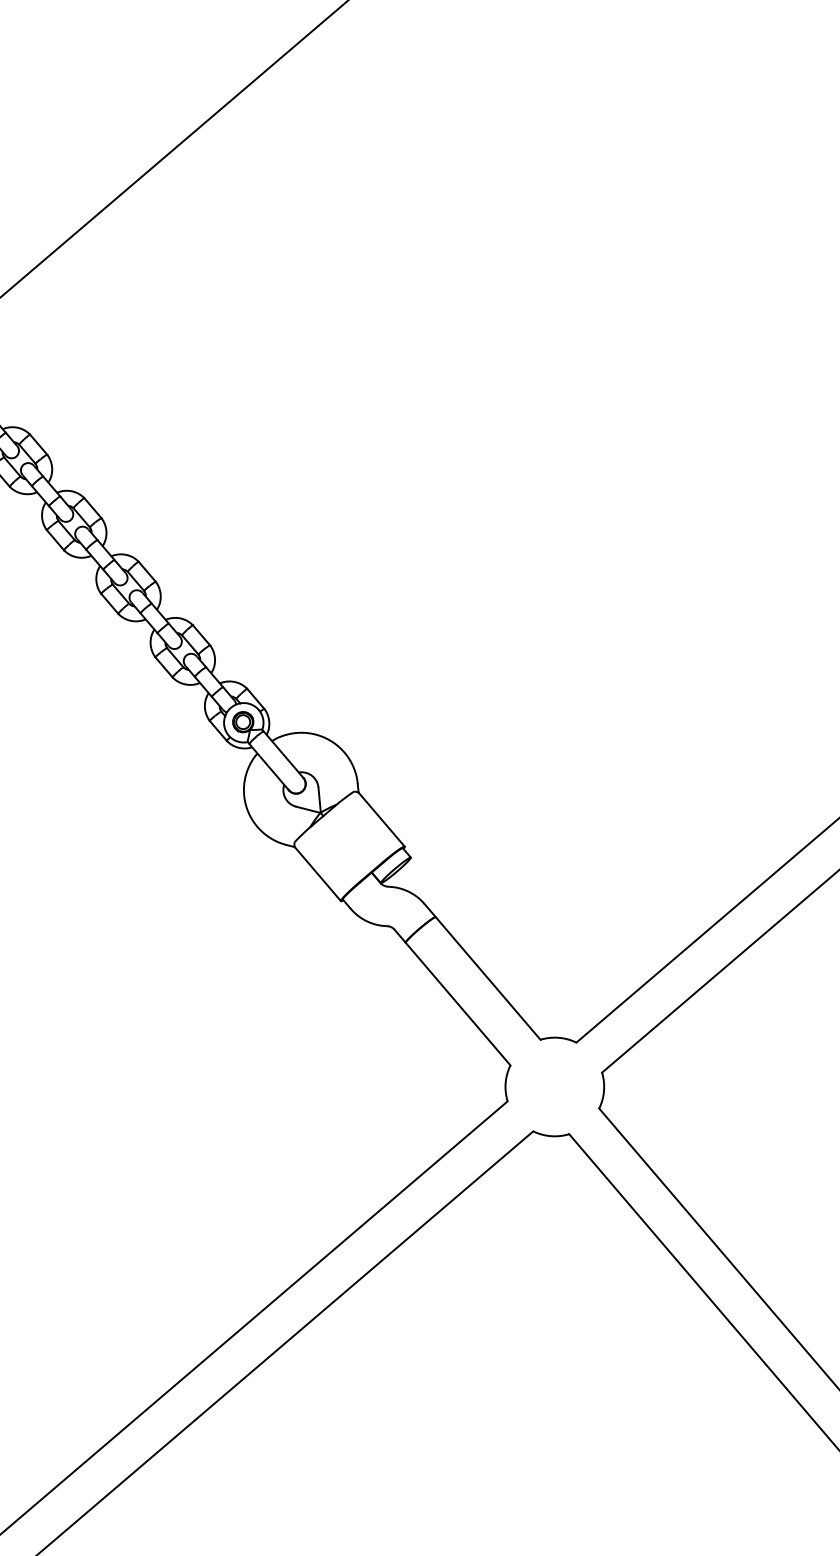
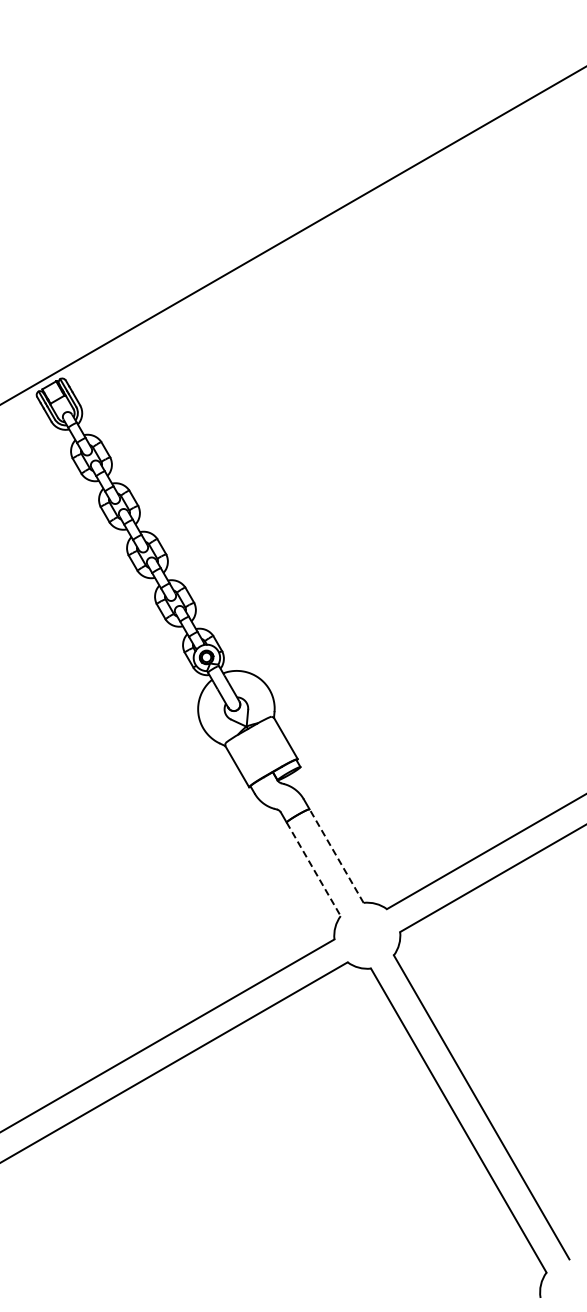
line: (487, 977) -> (336, 855), solid -> dashed
line: (457, 1004) -> (313, 869), solid -> dashed

